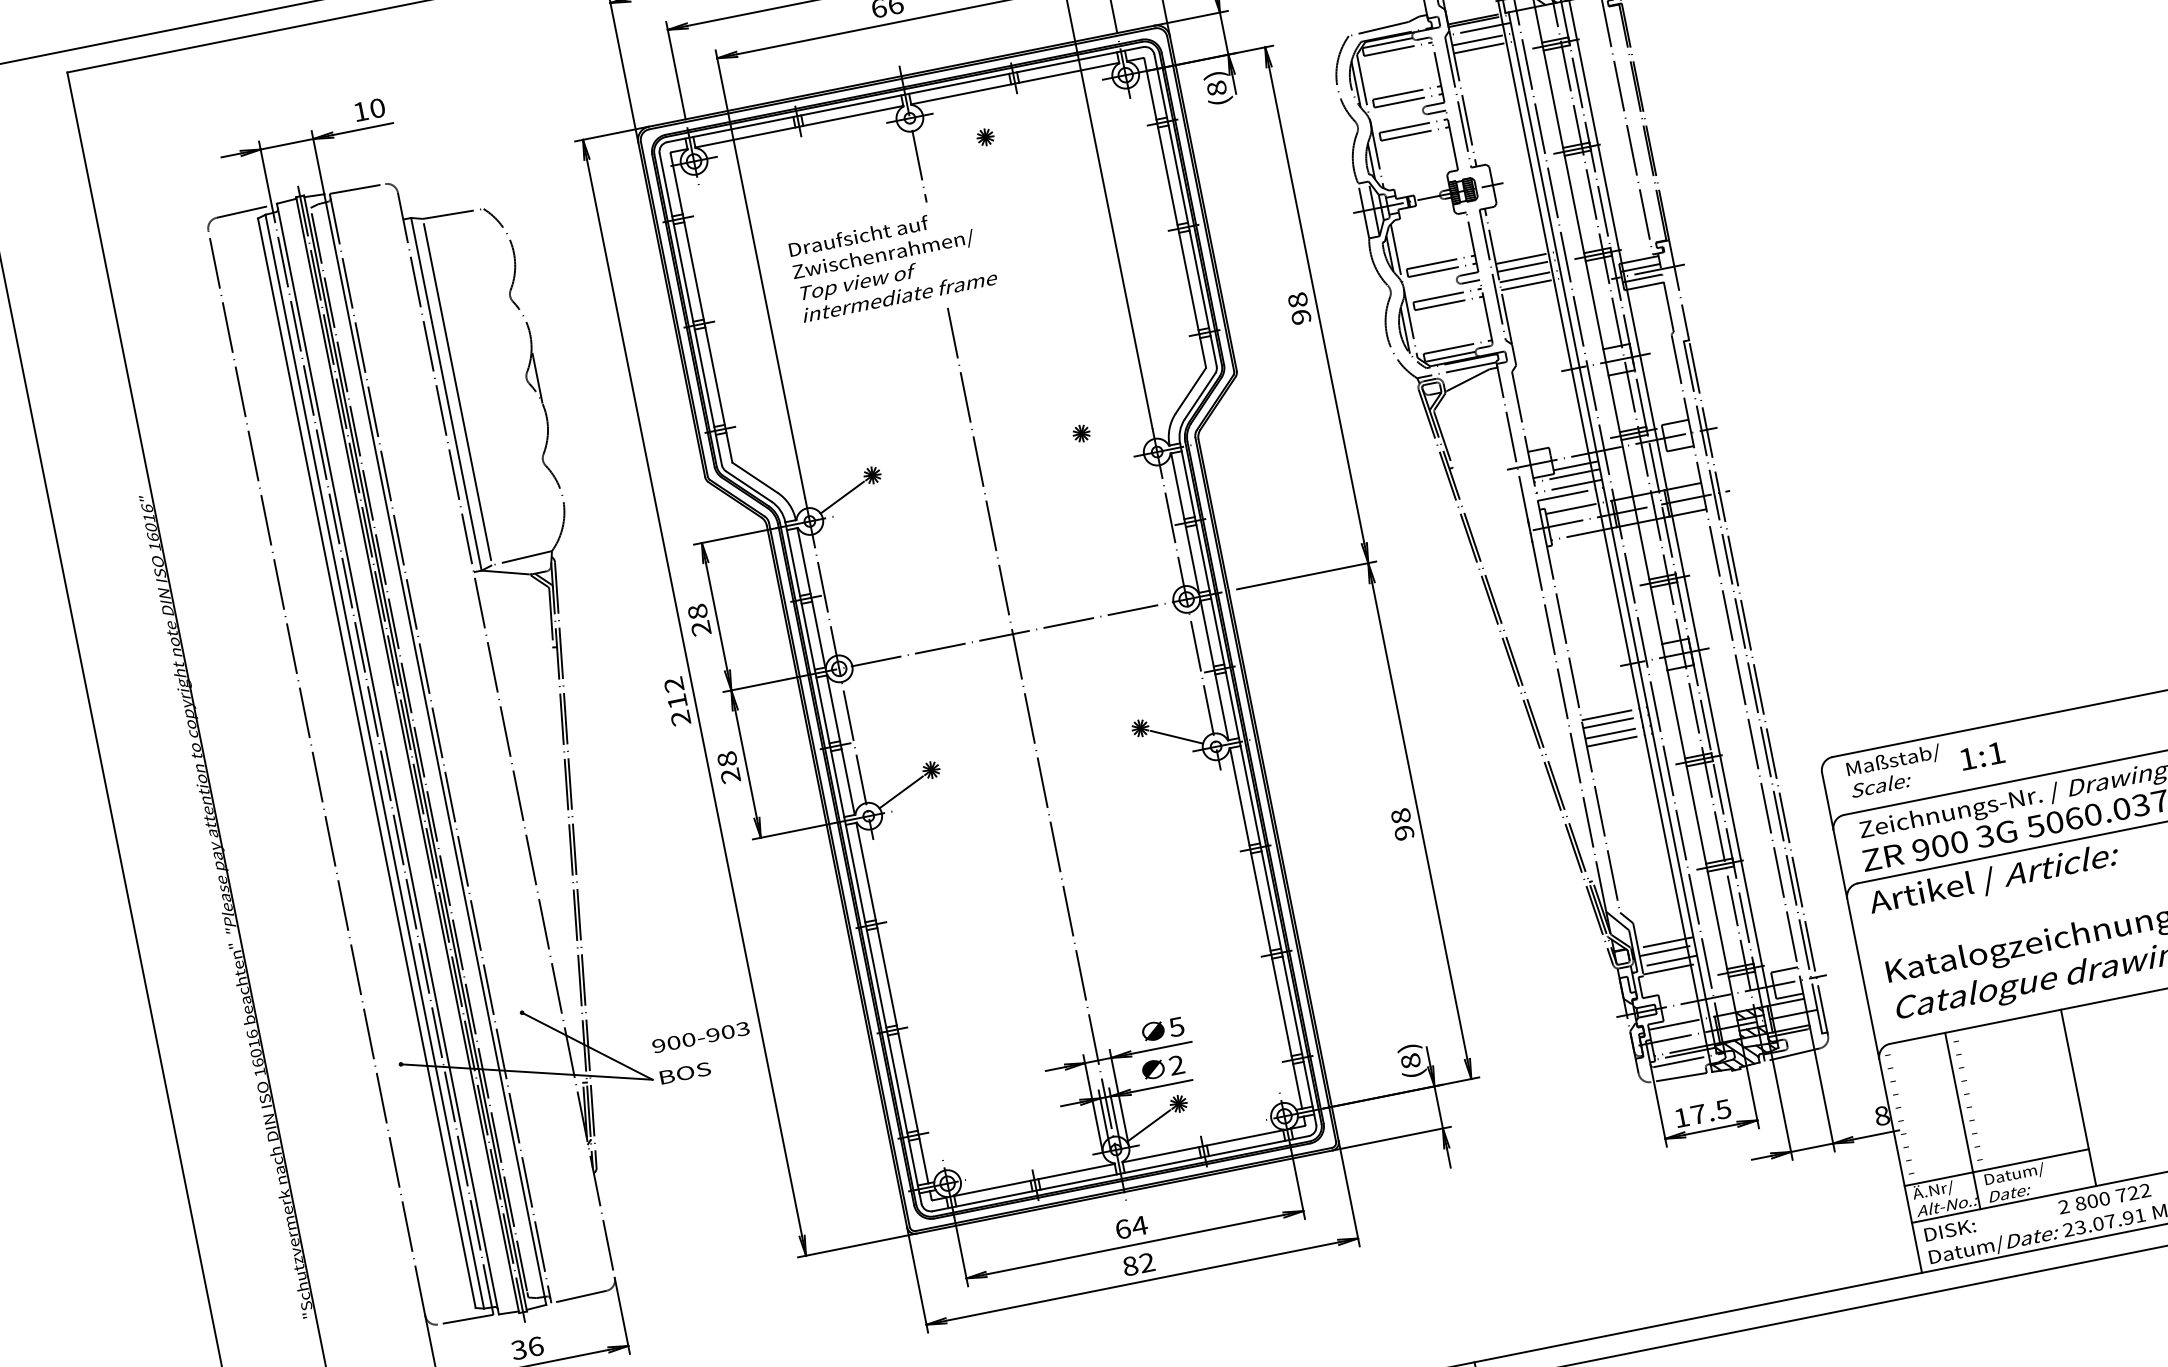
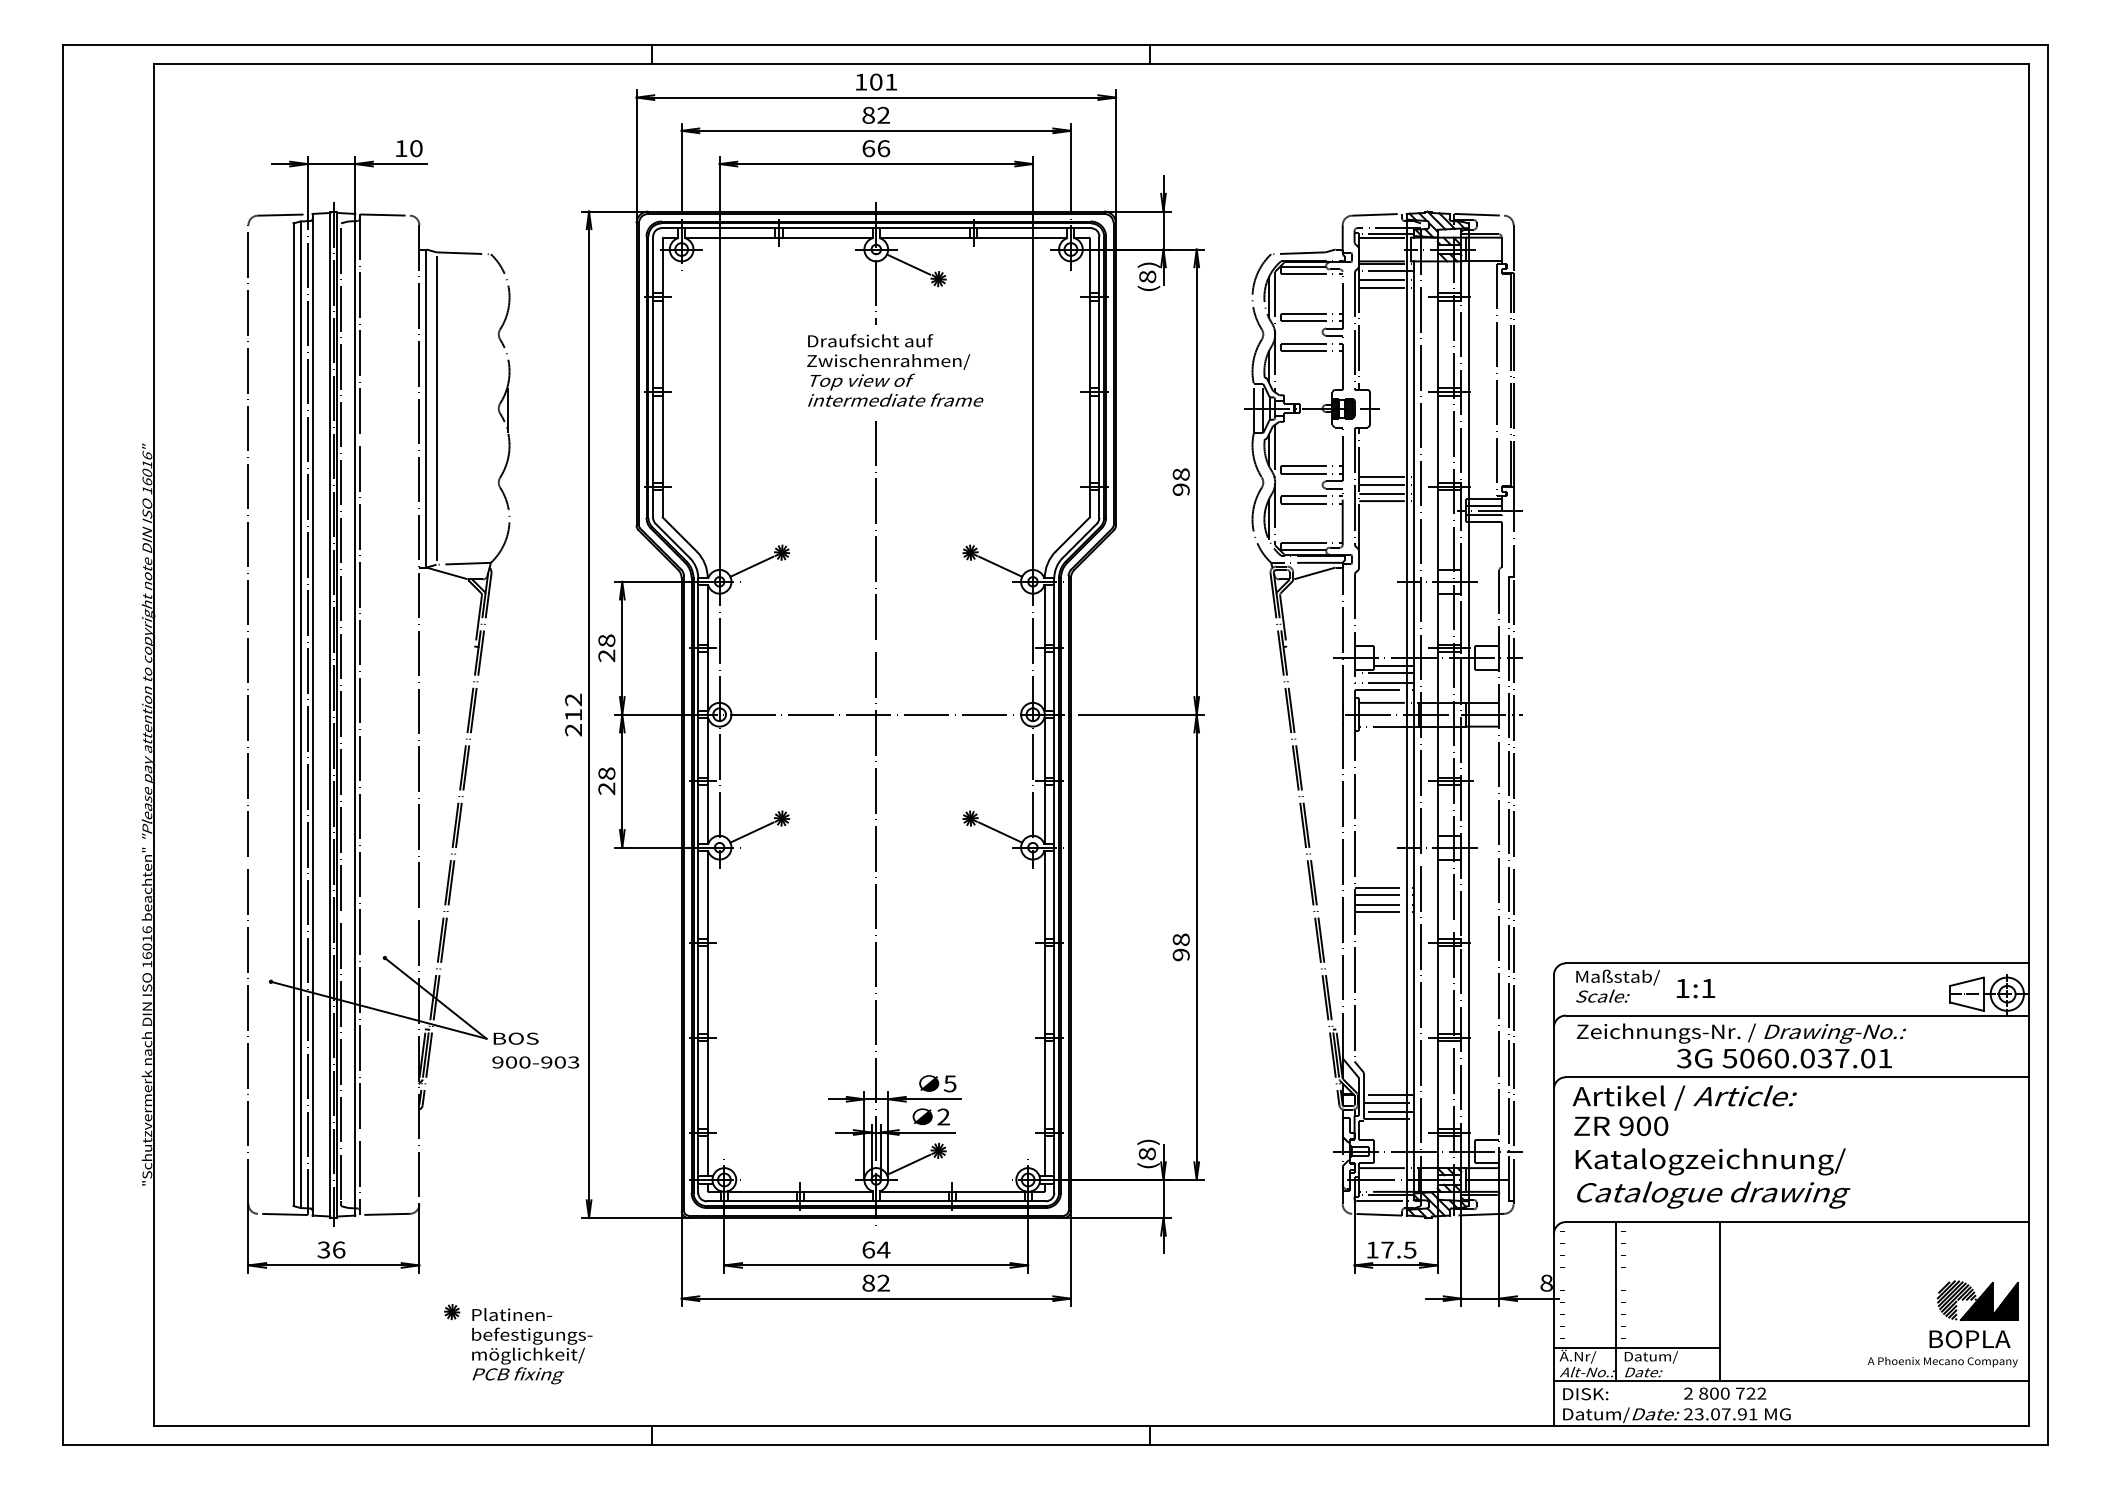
line: (948, 127) -> (908, 264), added
text: (893, 263) -> (895, 370), moved
line: (1117, 442) -> (1000, 566), added
text: (1915, 850) -> (1621, 1125), moved
text: (700, 1037) -> (535, 1062), moved

